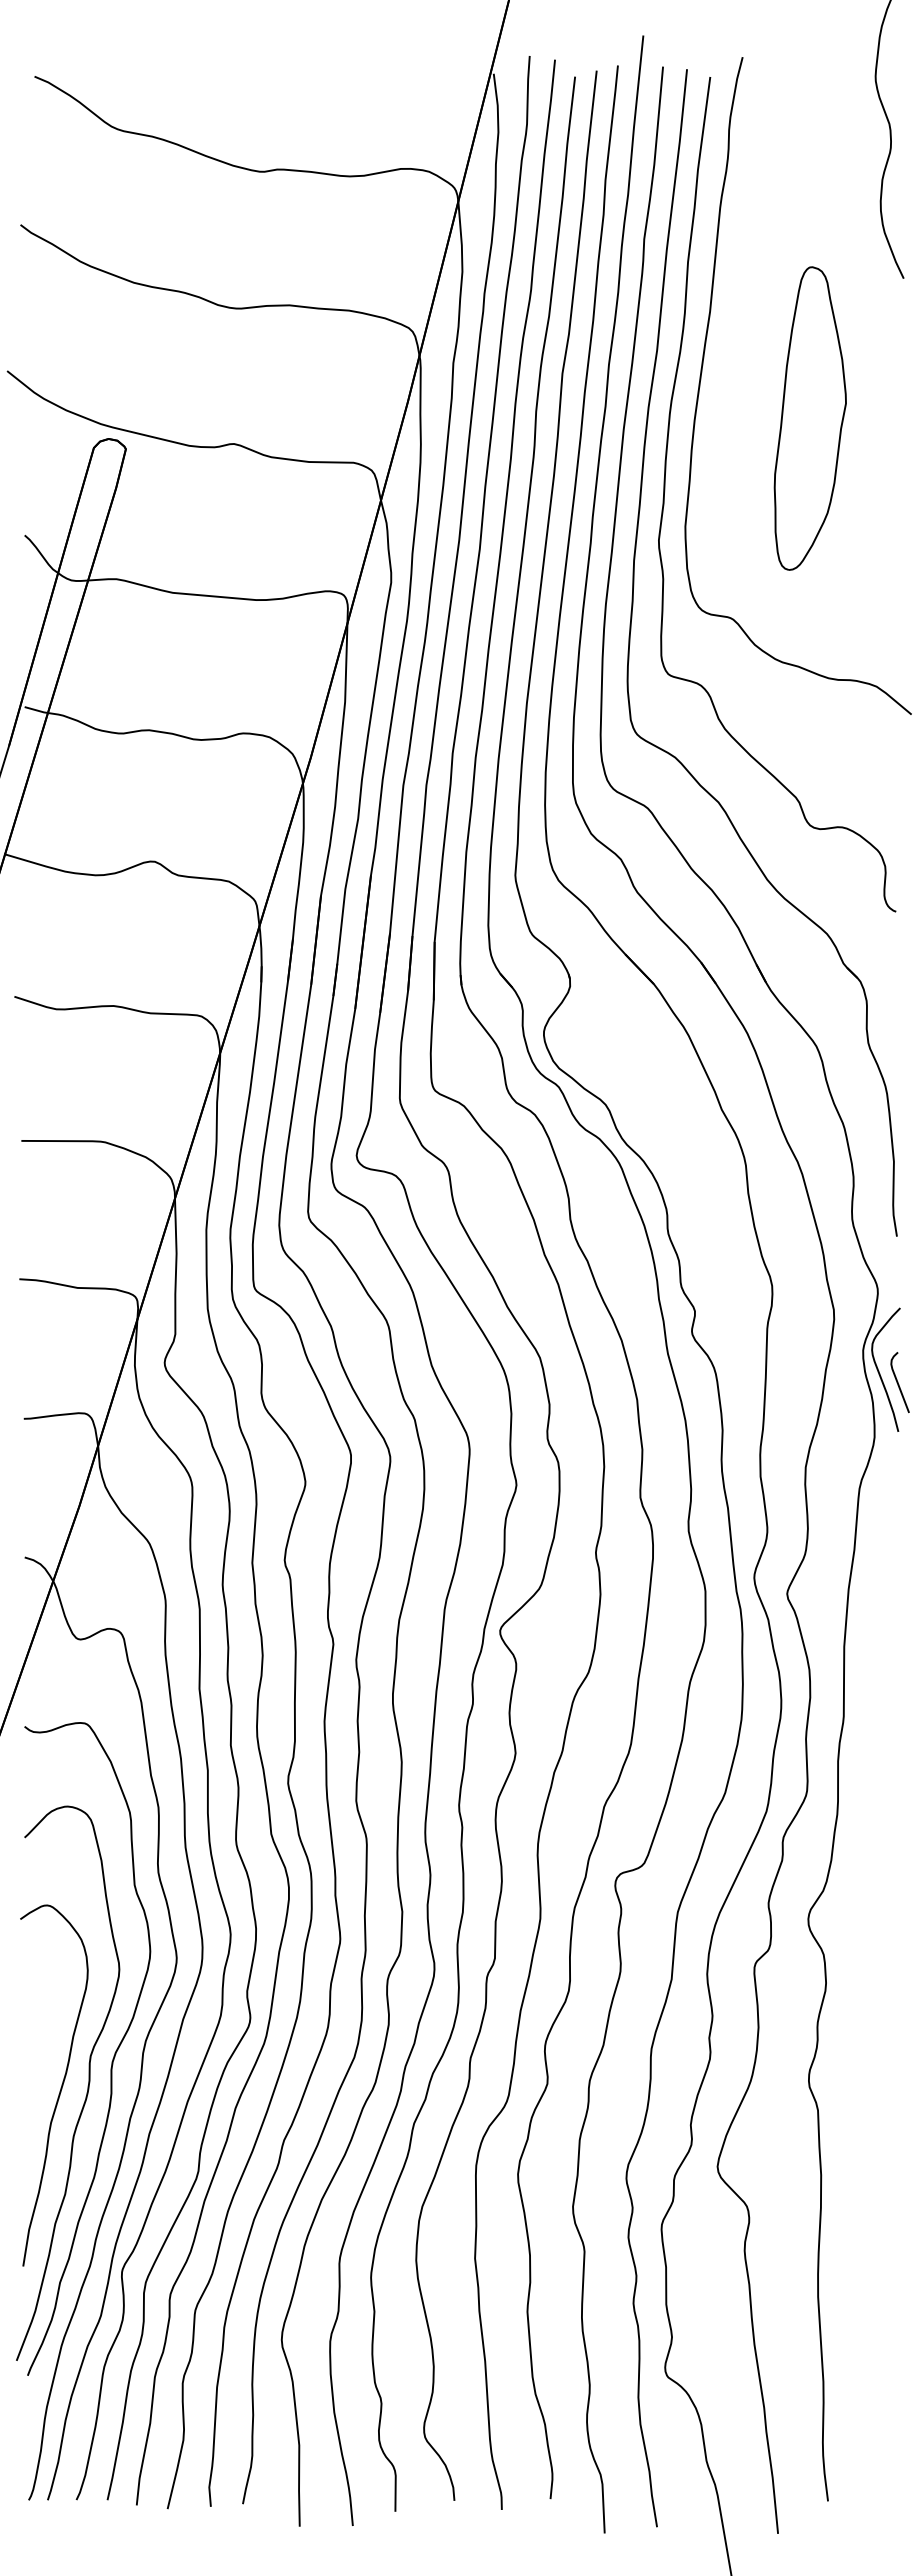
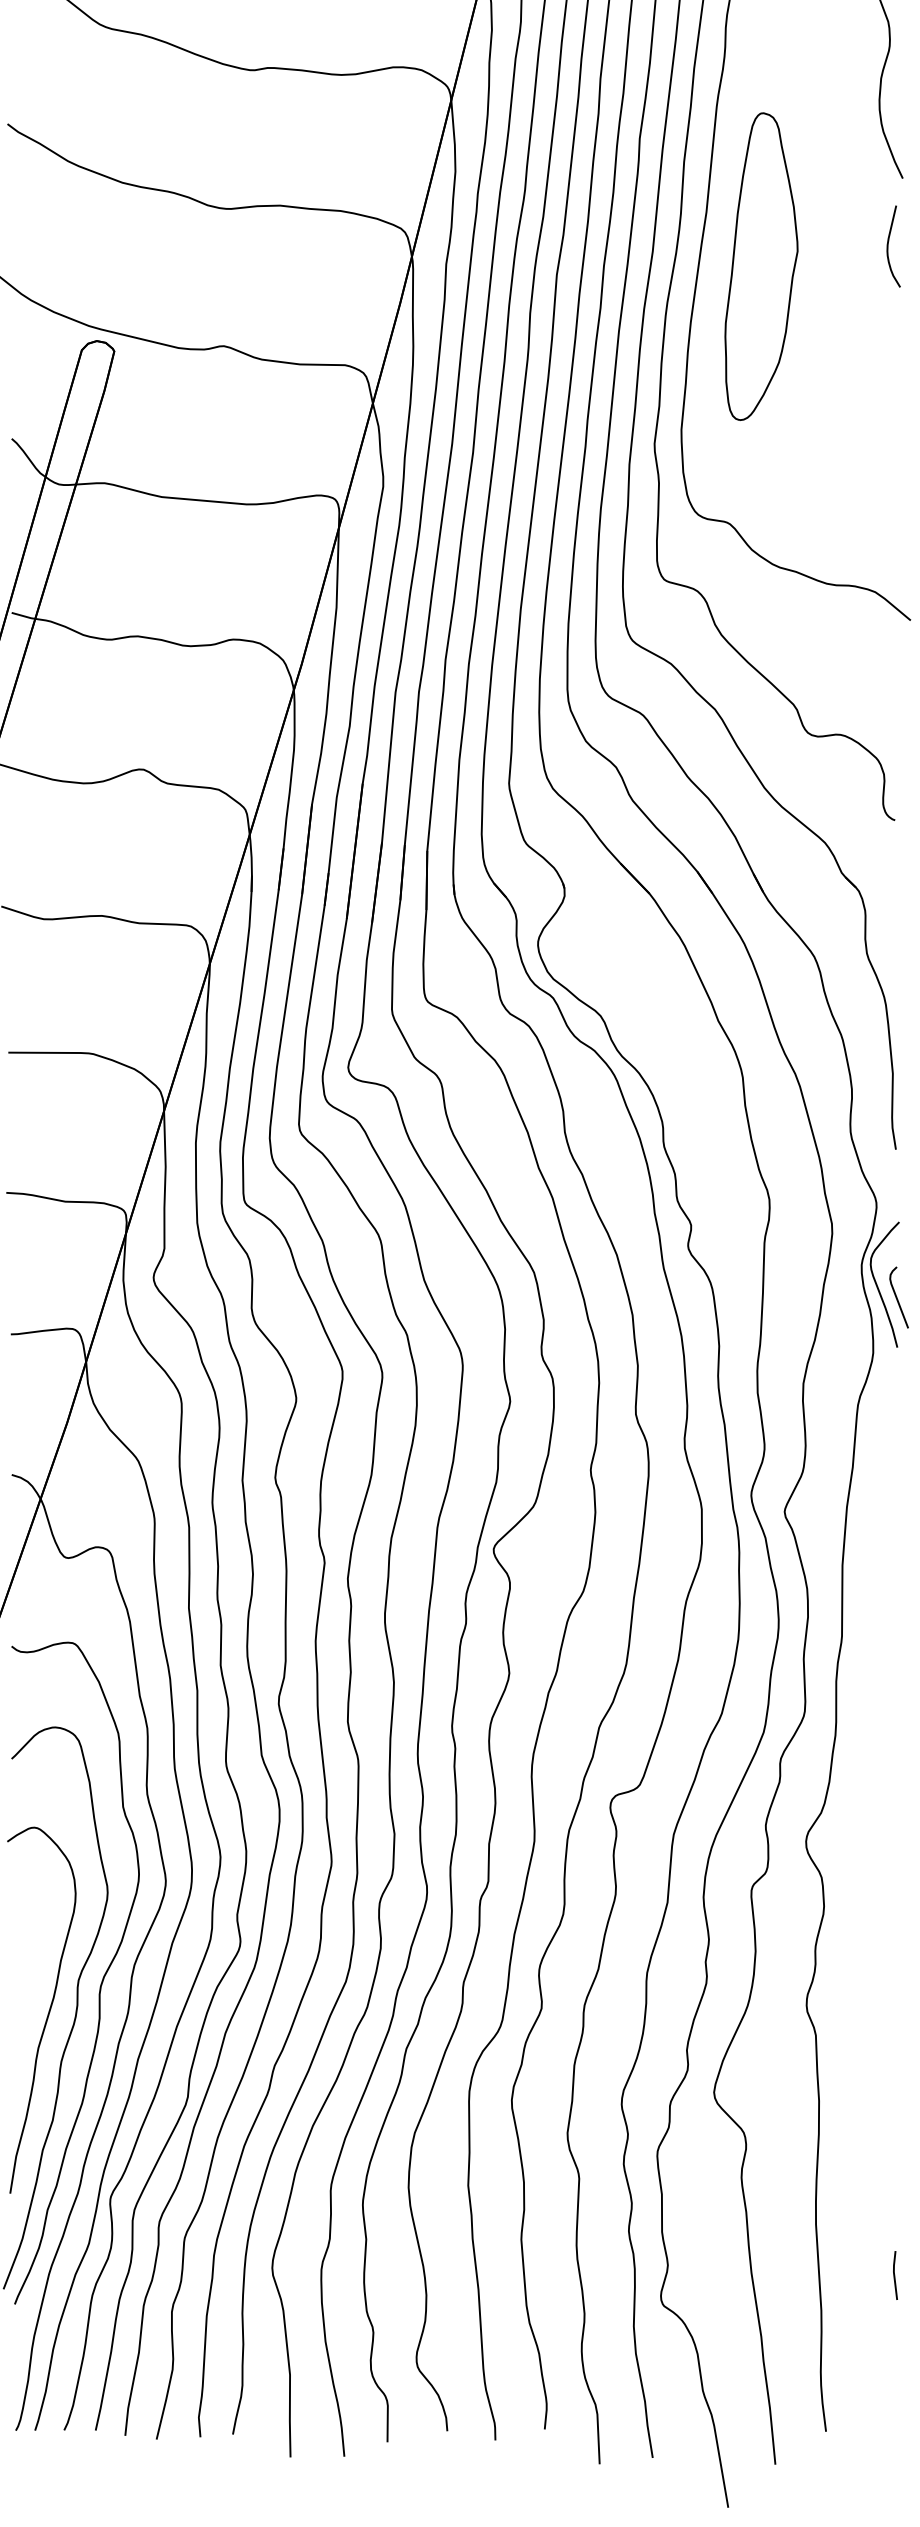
curve: (889, 345) -> (888, 246), added
part: (809, 418) -> (760, 266), moved
line: (896, 2347) -> (895, 2275), added

